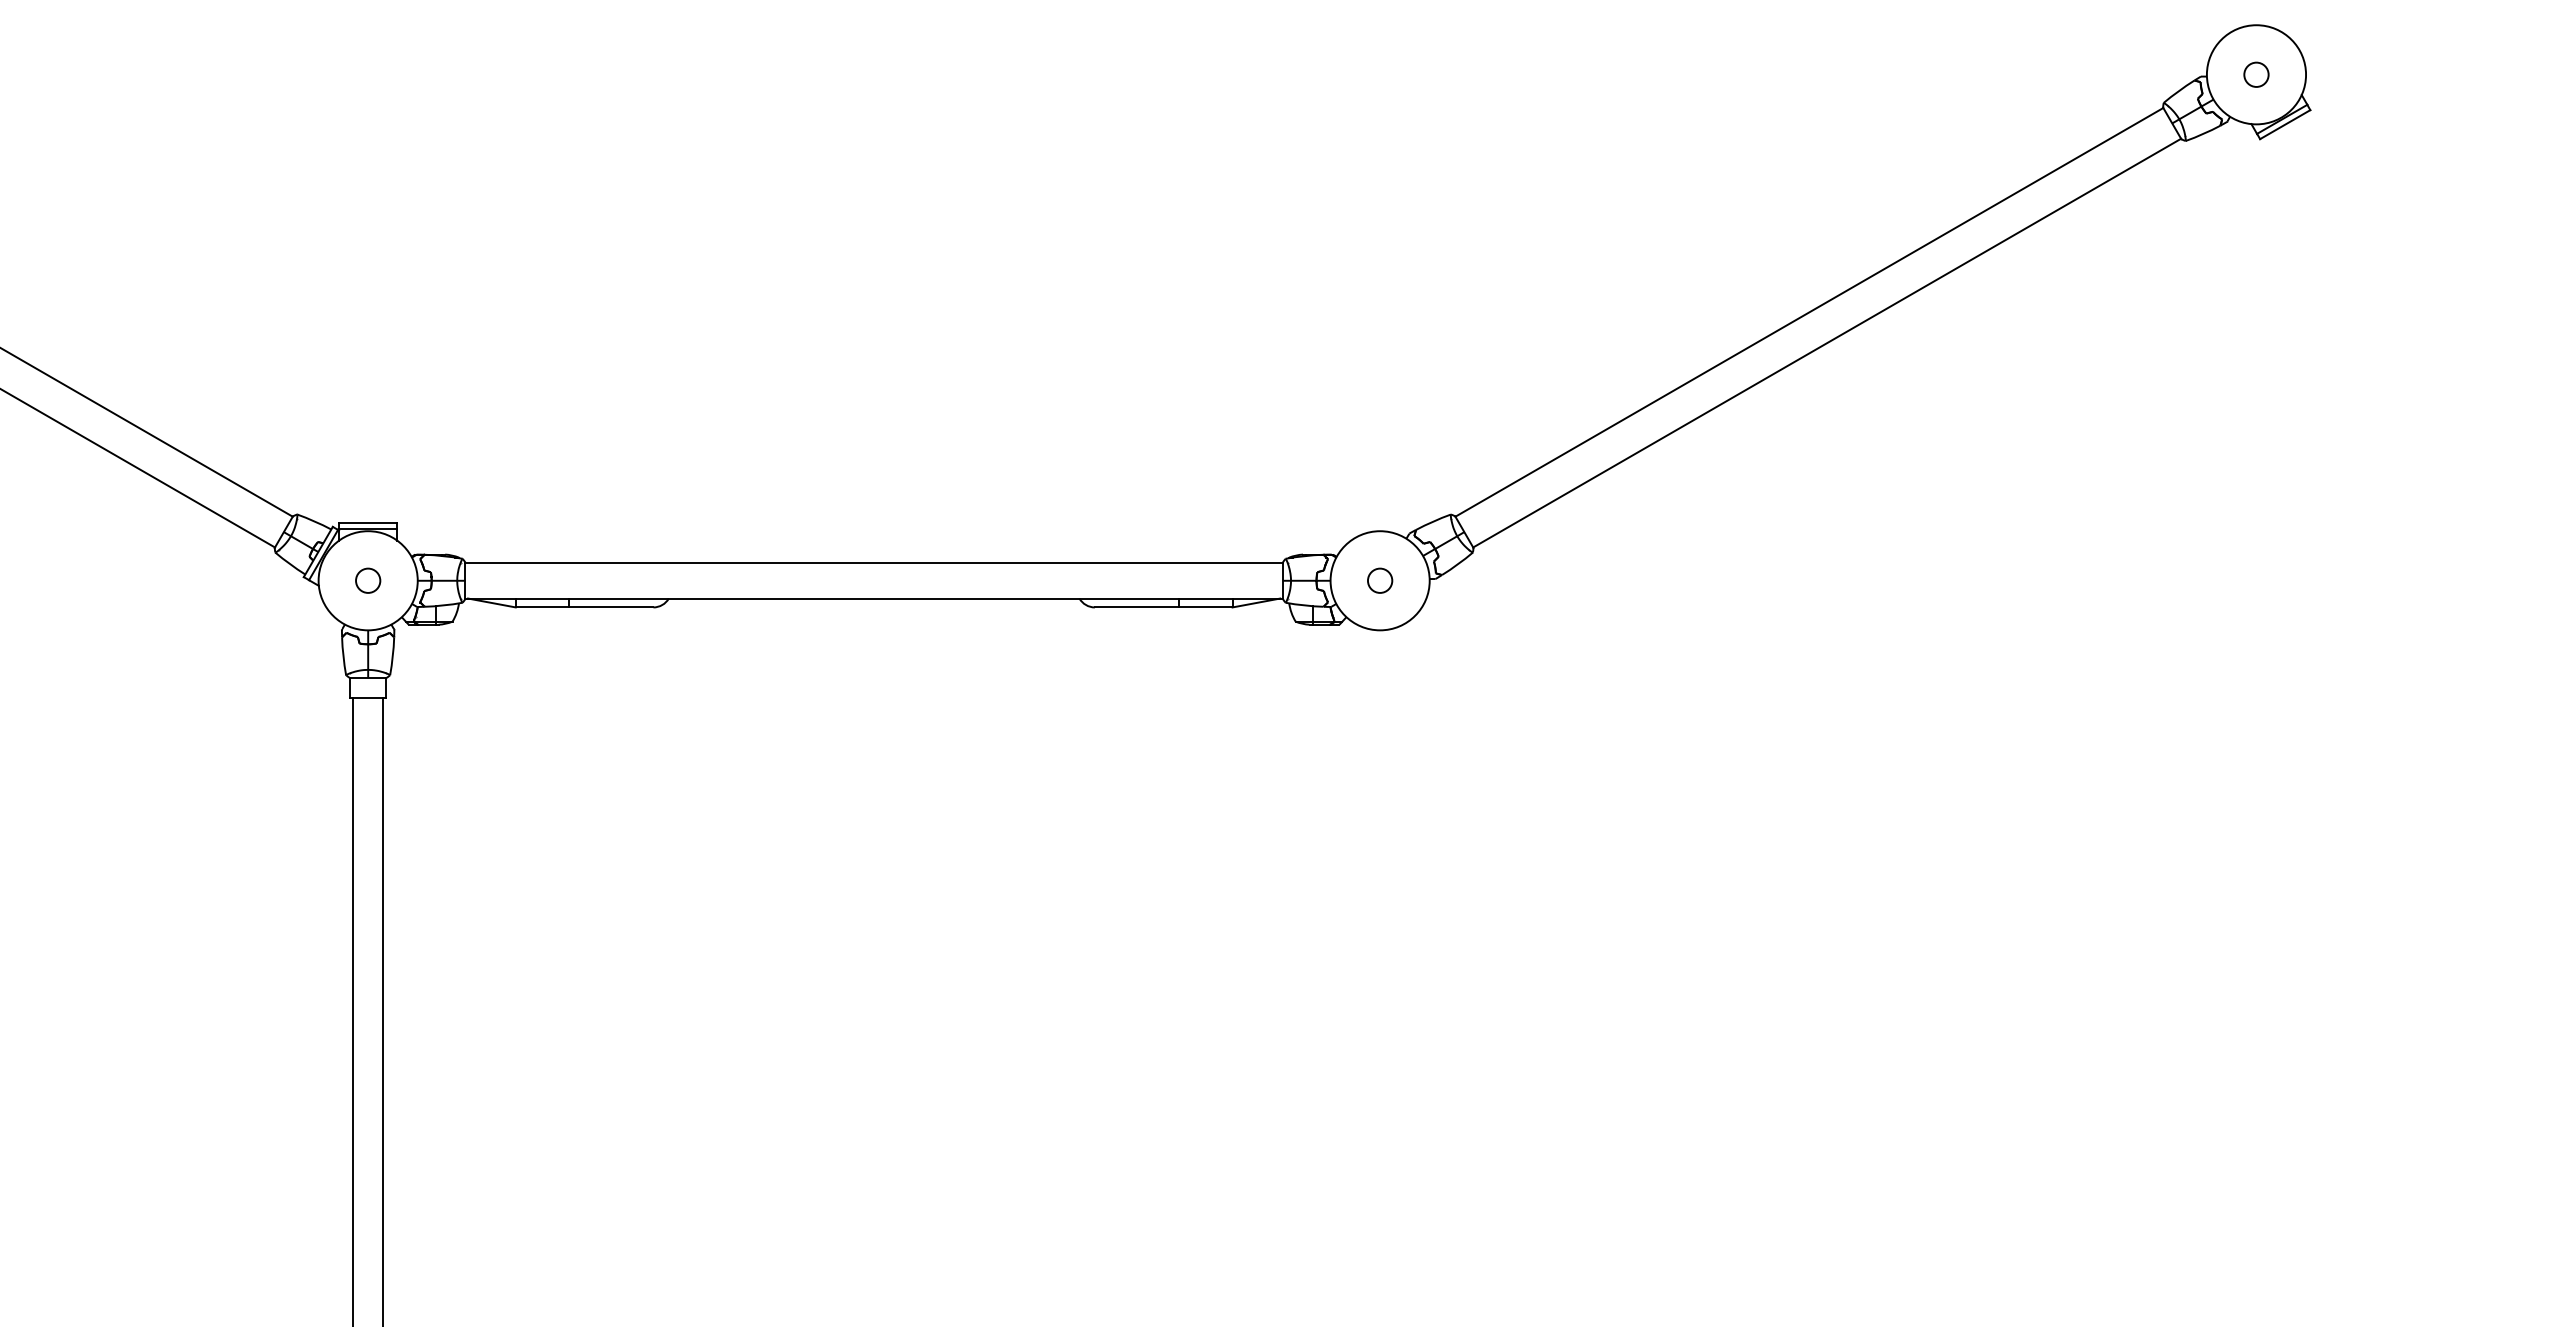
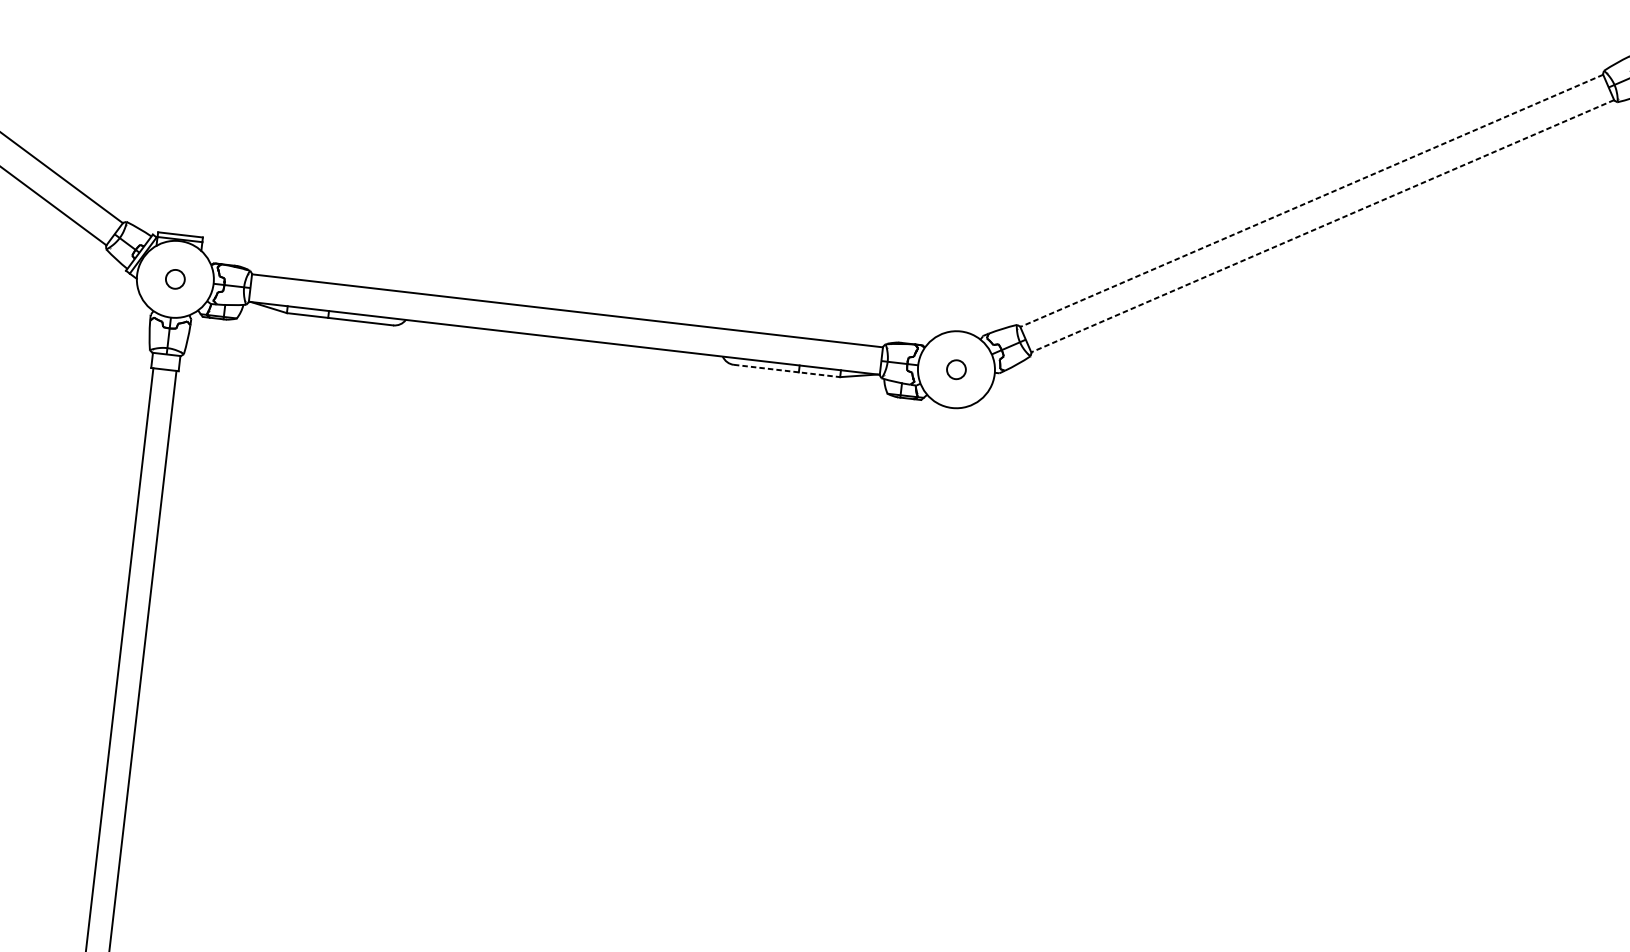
line: (1809, 312) -> (1311, 201), solid -> dashed
line: (1827, 343) -> (1322, 226), solid -> dashed
line: (1163, 607) -> (786, 371), solid -> dashed

